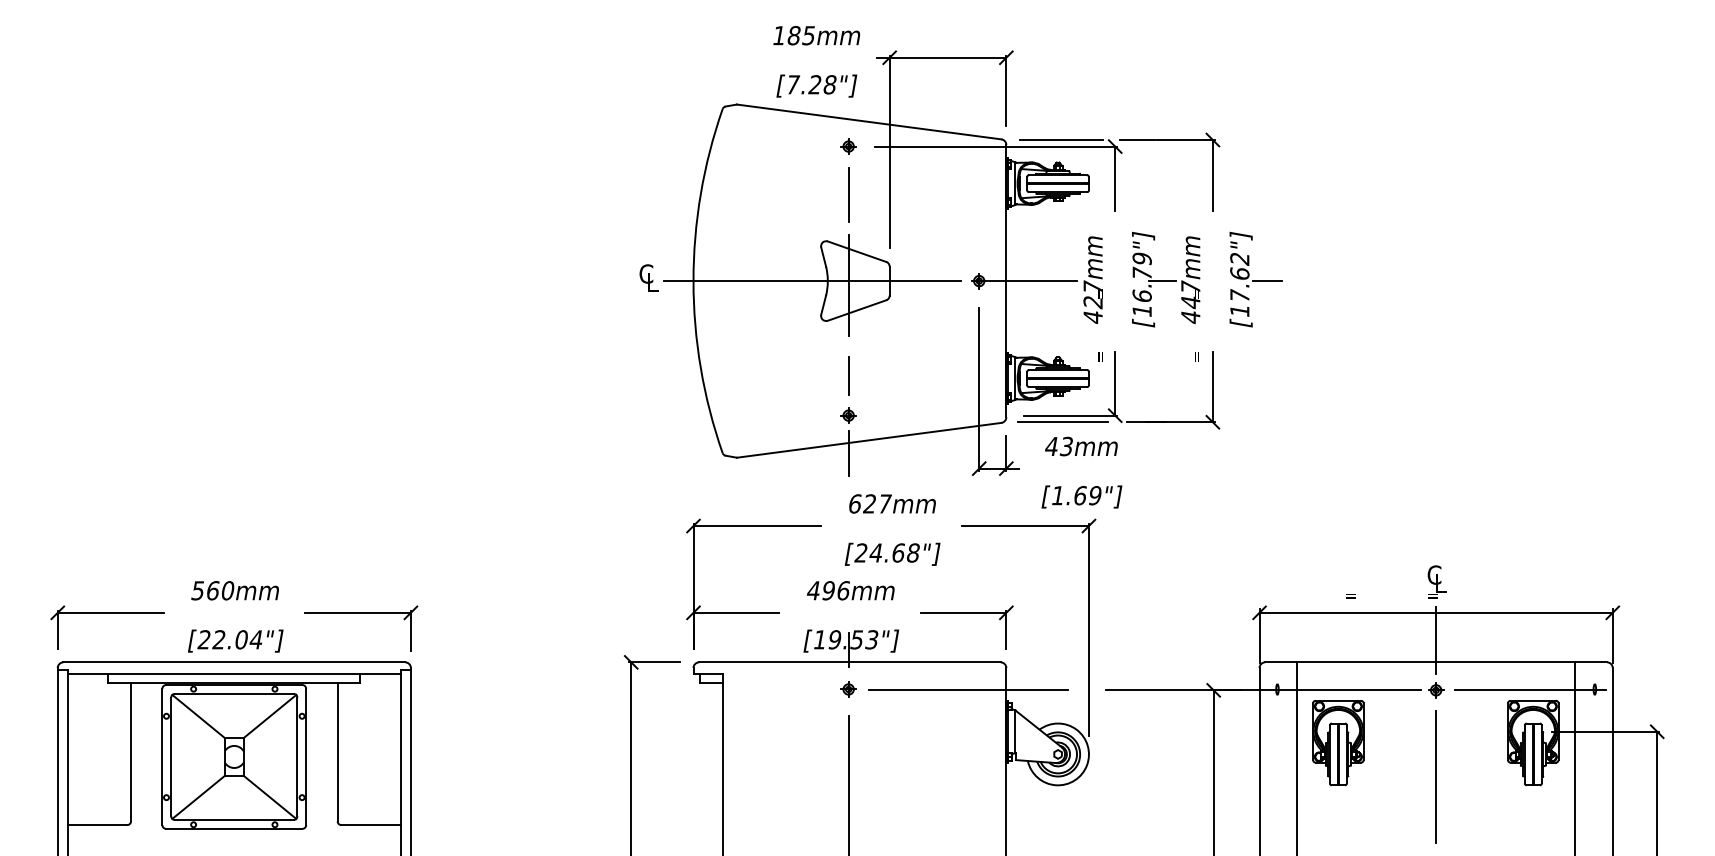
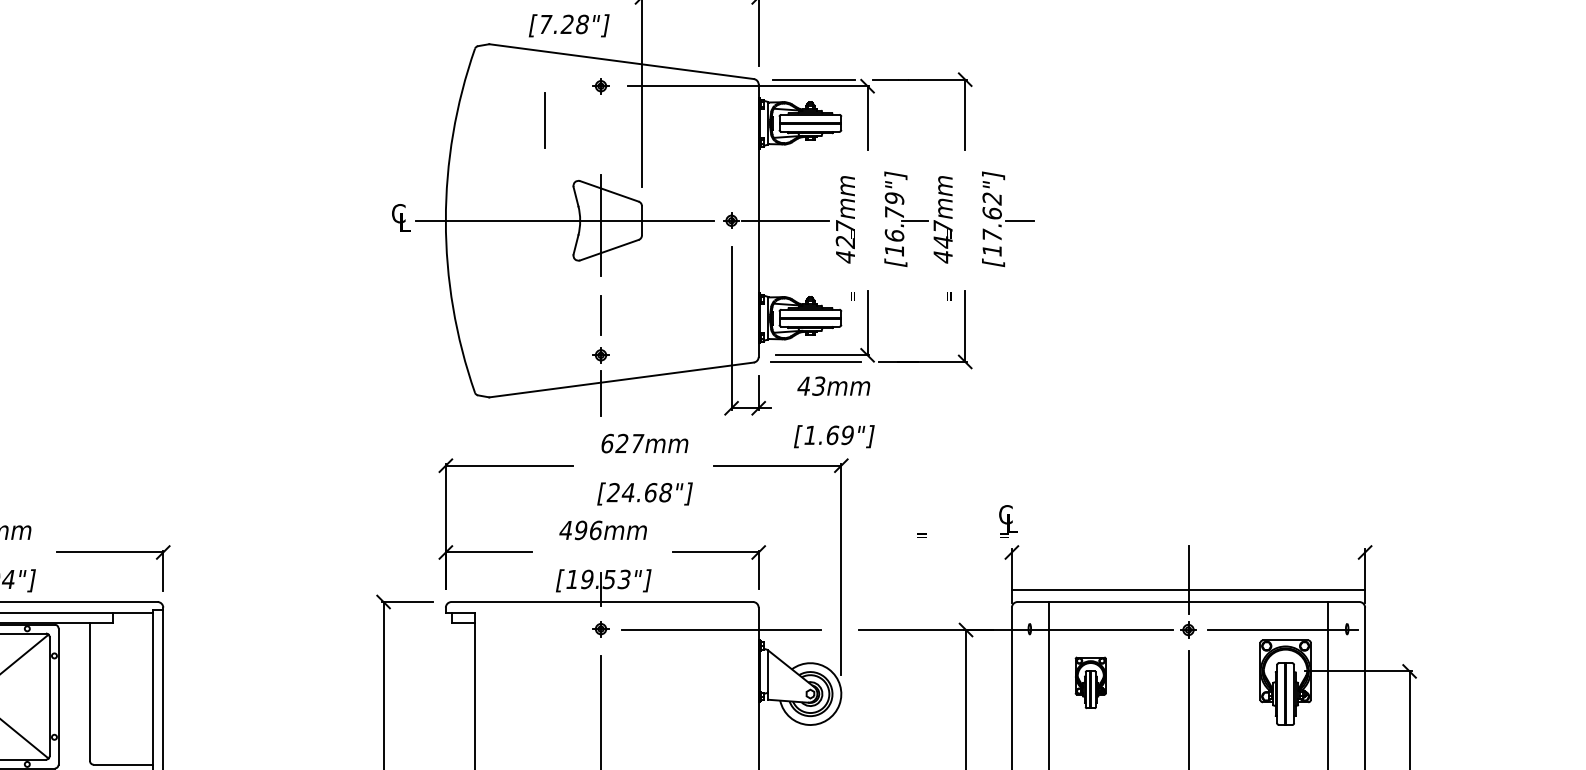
line: (848, 194) -> (544, 120), moved
text: (1396, 581) -> (967, 521), moved
line: (1435, 612) -> (1187, 590), moved
part: (1338, 743) -> (1090, 683), size x0.6

